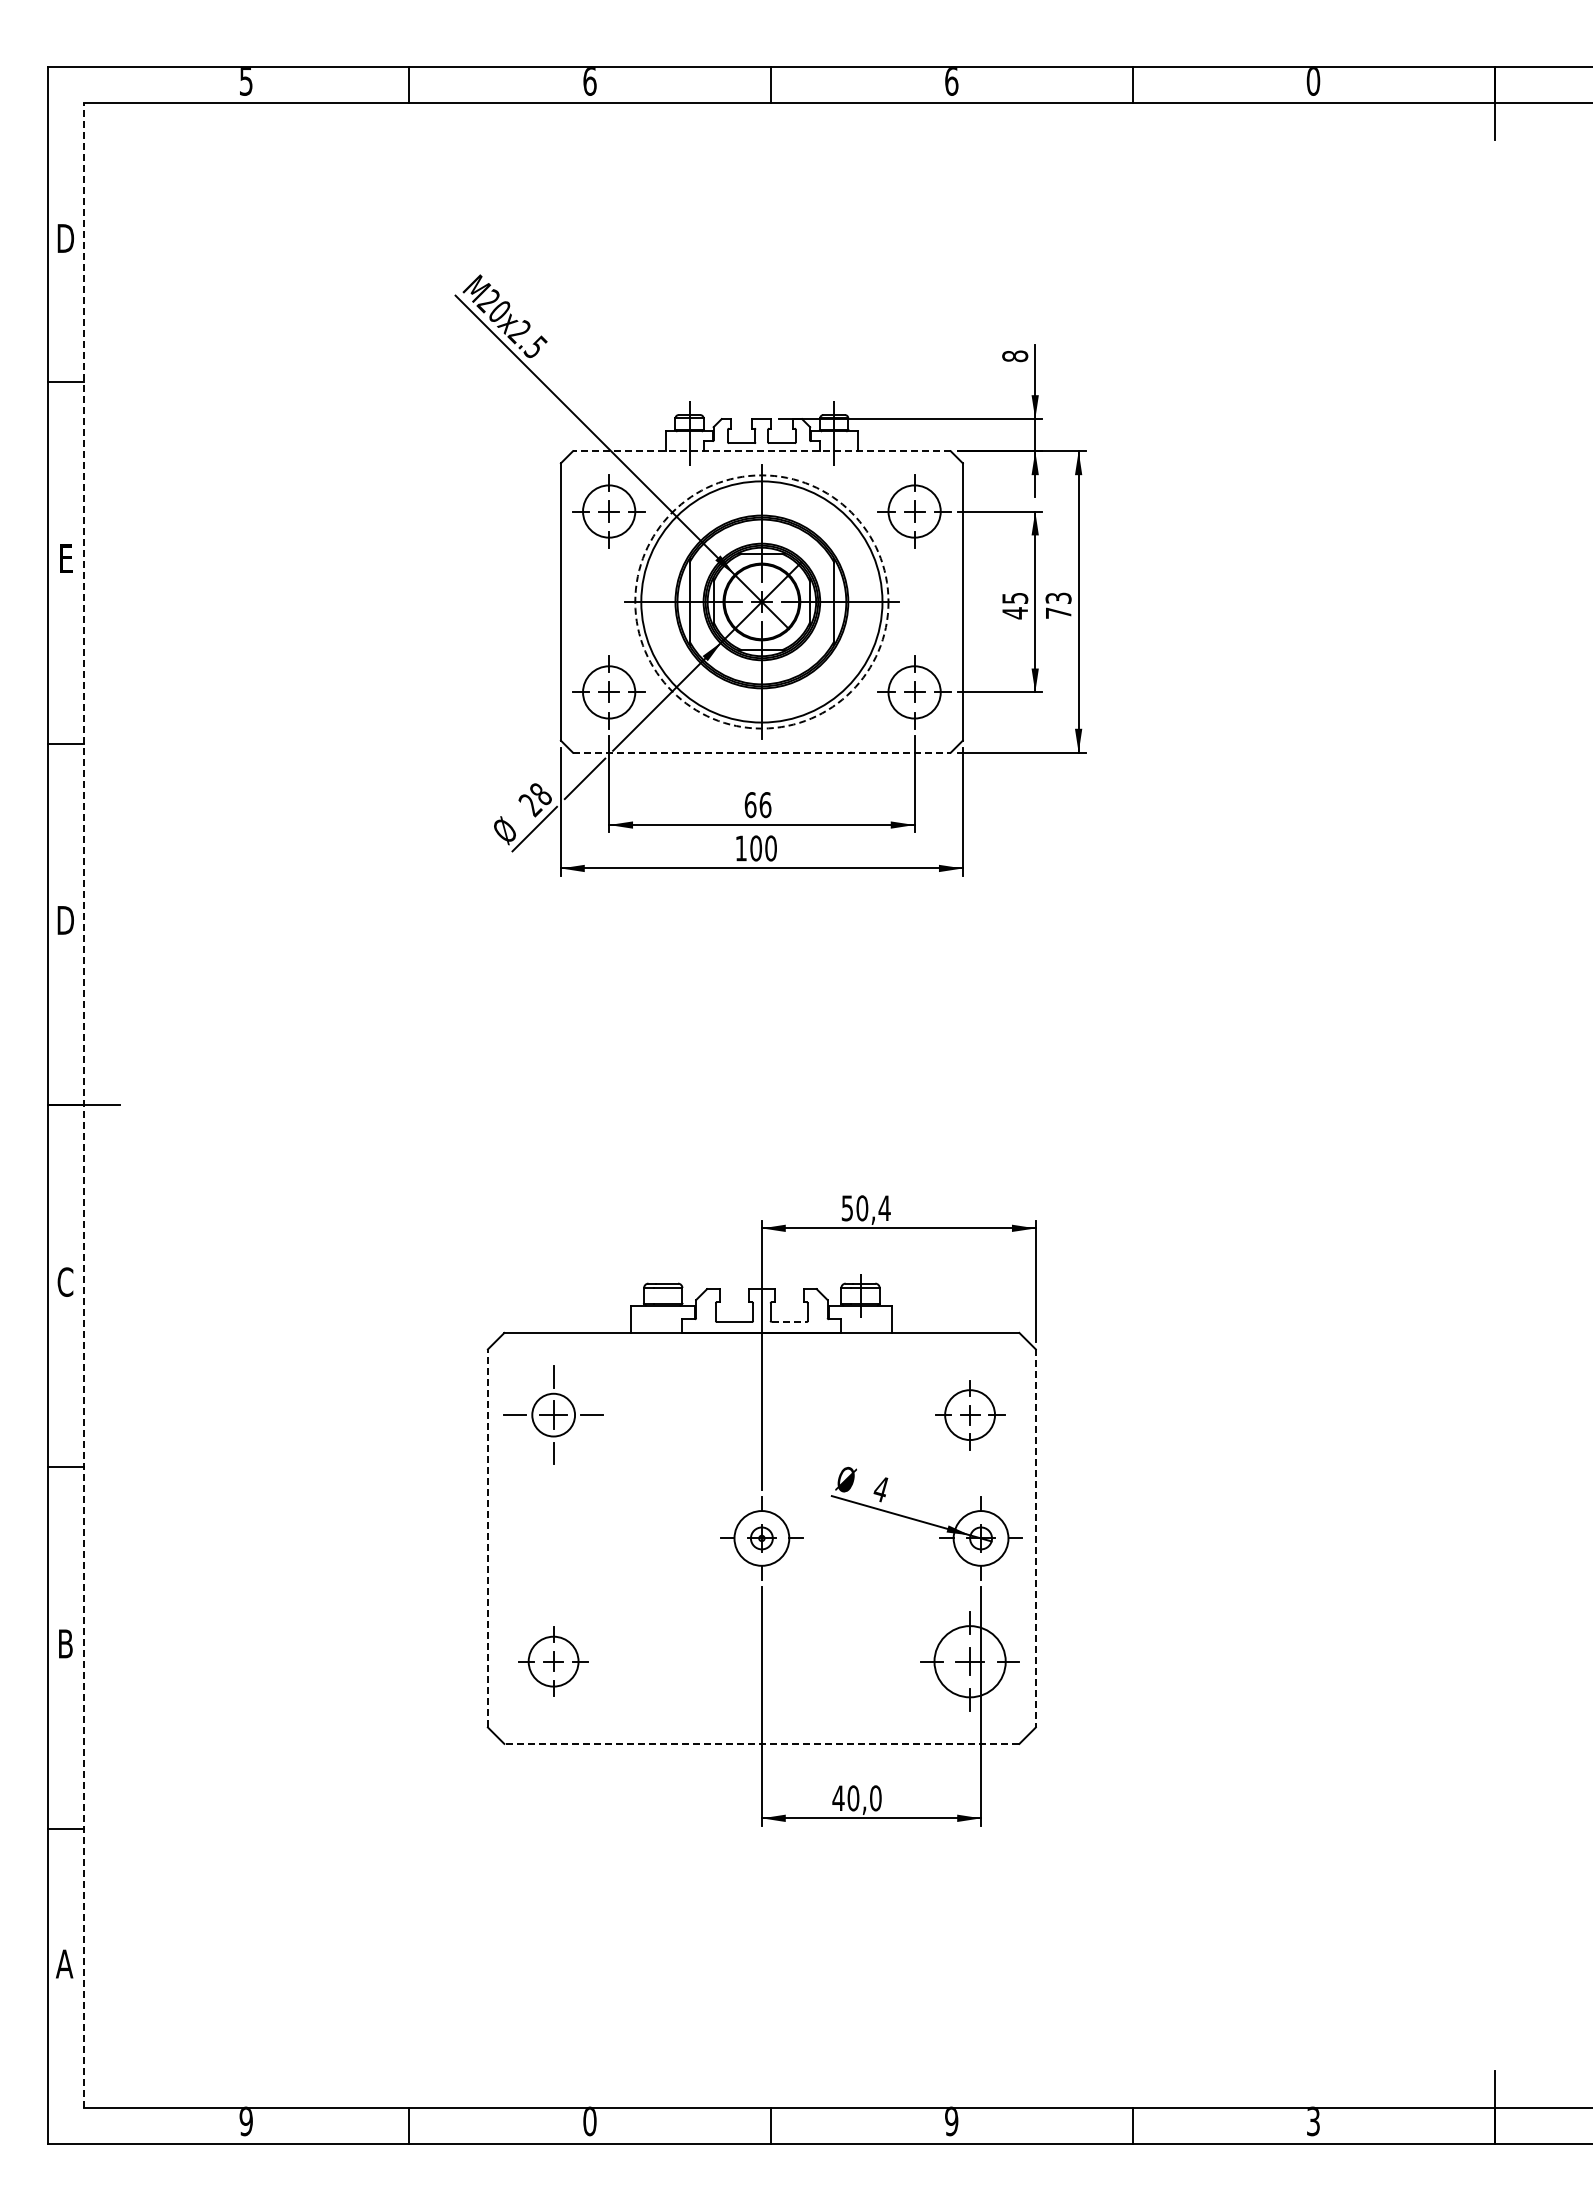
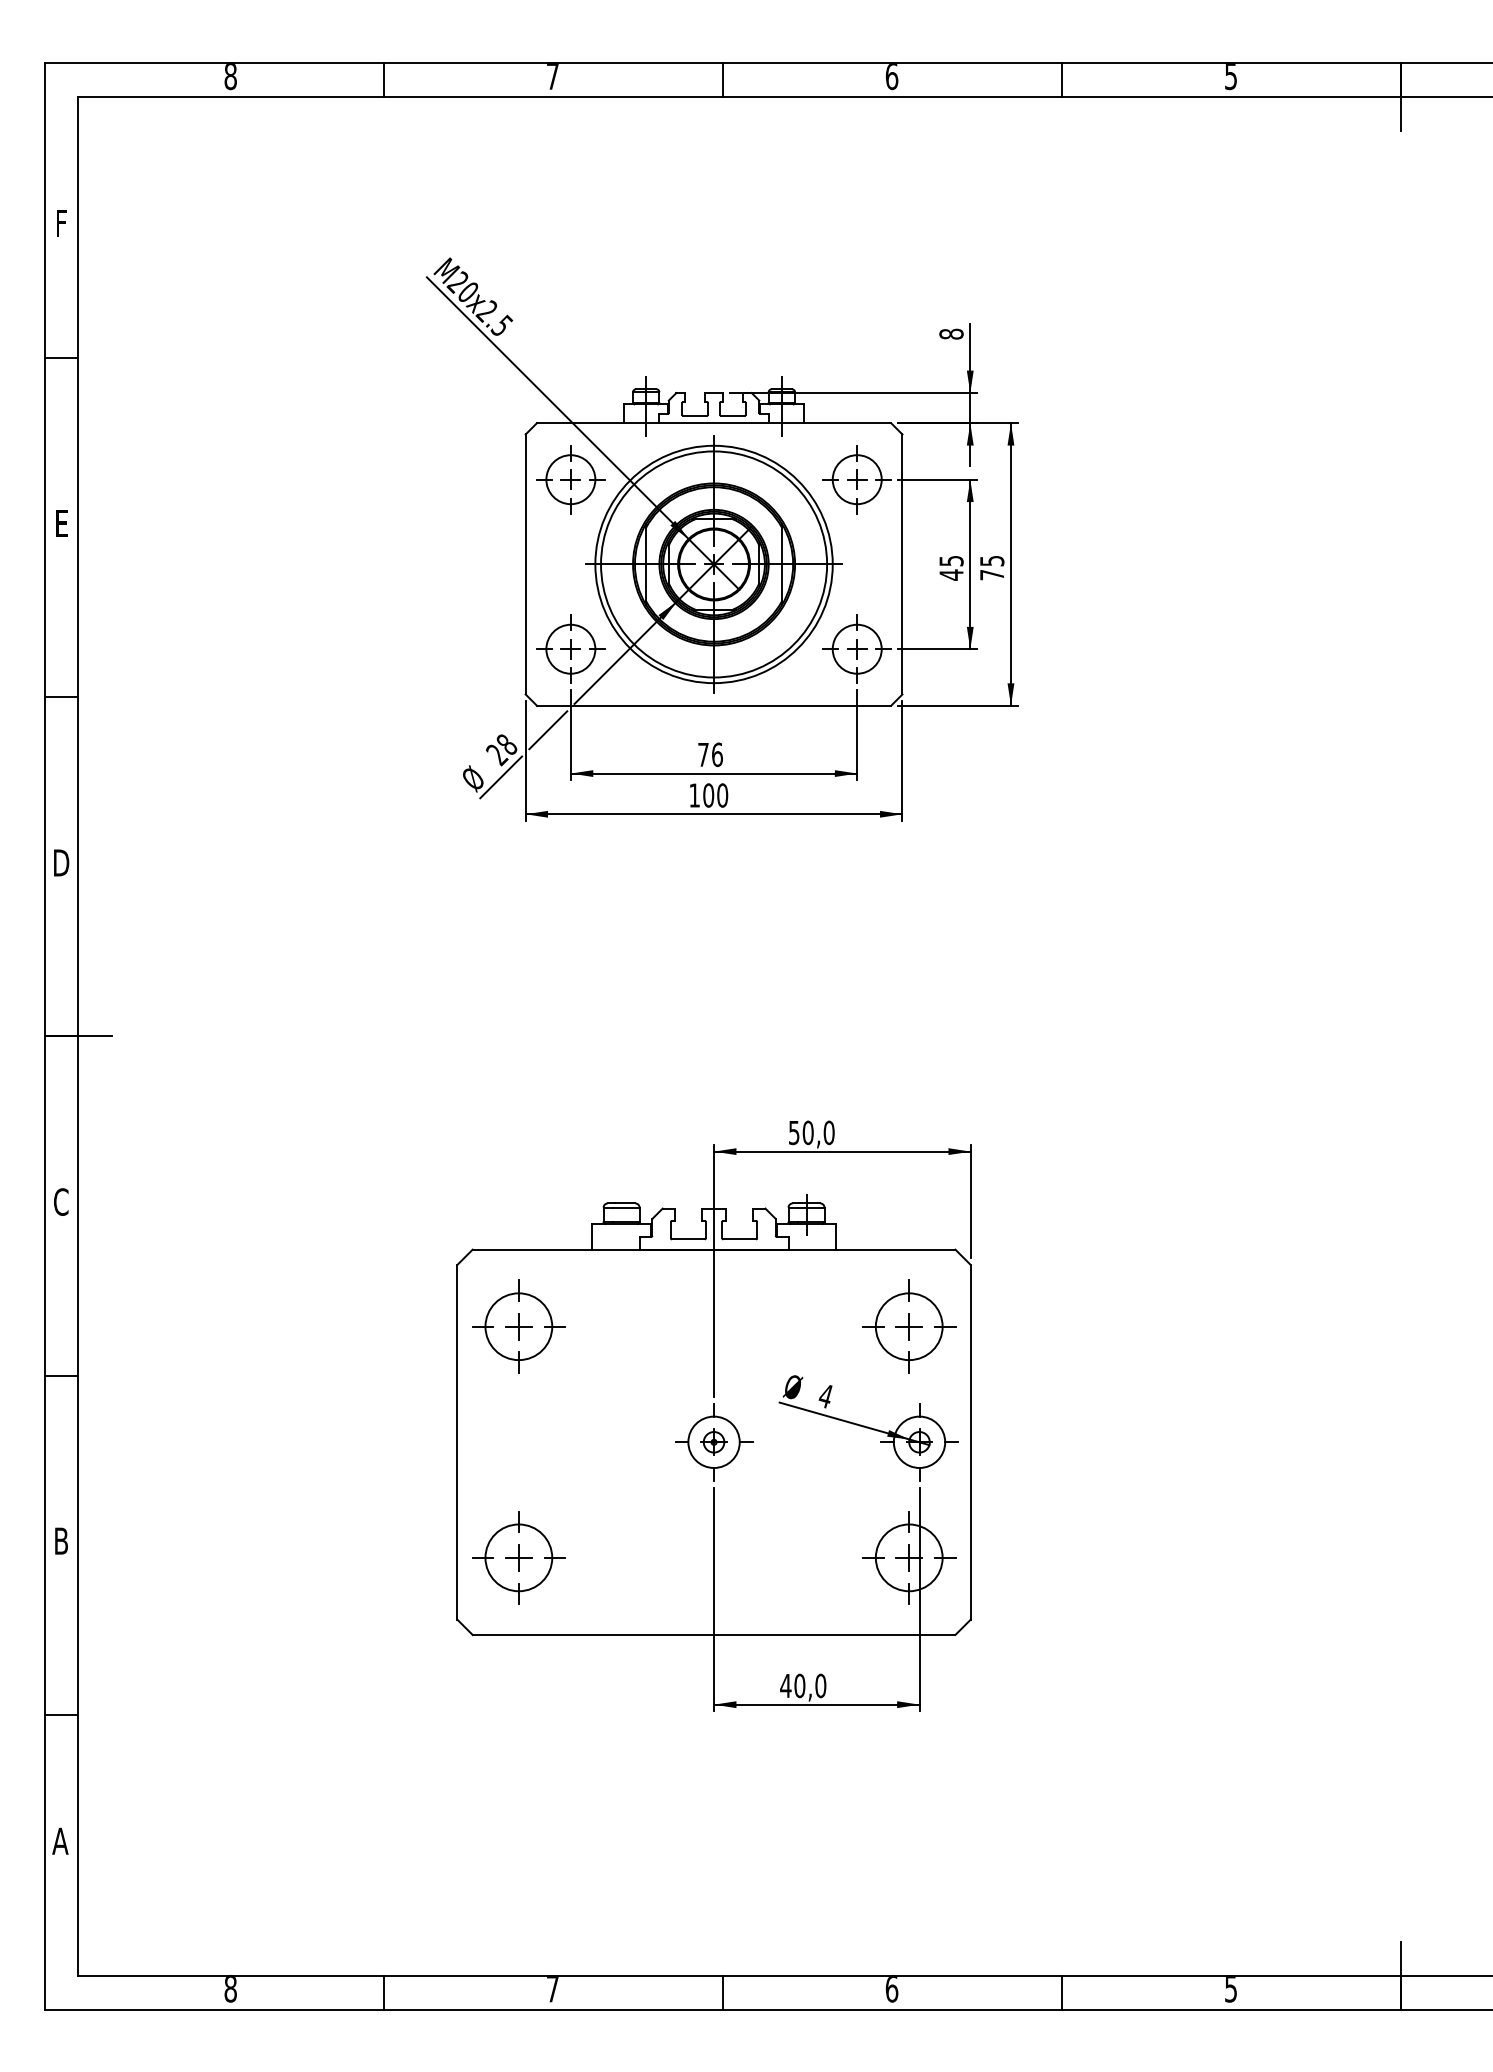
text: (245, 81) -> (229, 76), 5 -> 8
text: (589, 81) -> (552, 76), 6 -> 7
text: (1313, 81) -> (1231, 76), 0 -> 5
text: (65, 238) -> (61, 223), D -> F
line: (761, 451) -> (713, 423), dashed -> solid
text: (1057, 597) -> (991, 560), 73 -> 75
circle: (761, 601) -> (713, 564), dashed -> solid
line: (761, 752) -> (713, 705), dashed -> solid
text: (750, 805) -> (703, 755), 66 -> 76
line: (83, 1104) -> (78, 1035), dashed -> solid
text: (884, 1208) -> (828, 1133), 50,4 -> 50,0
line: (789, 1322) -> (739, 1239), dashed -> solid
circle: (553, 1414) -> (518, 1326), size x1.67
part: (969, 1414) -> (908, 1326), size x1.43
line: (487, 1537) -> (456, 1441), dashed -> solid
line: (1035, 1538) -> (970, 1442), dashed -> solid
part: (553, 1661) -> (518, 1557), size x1.43
line: (761, 1743) -> (713, 1634), dashed -> solid
text: (1313, 2120) -> (1231, 1987), 3 -> 5
text: (245, 2121) -> (229, 1988), 9 -> 8
text: (589, 2121) -> (552, 1988), 0 -> 7
text: (951, 2121) -> (891, 1988), 9 -> 6

